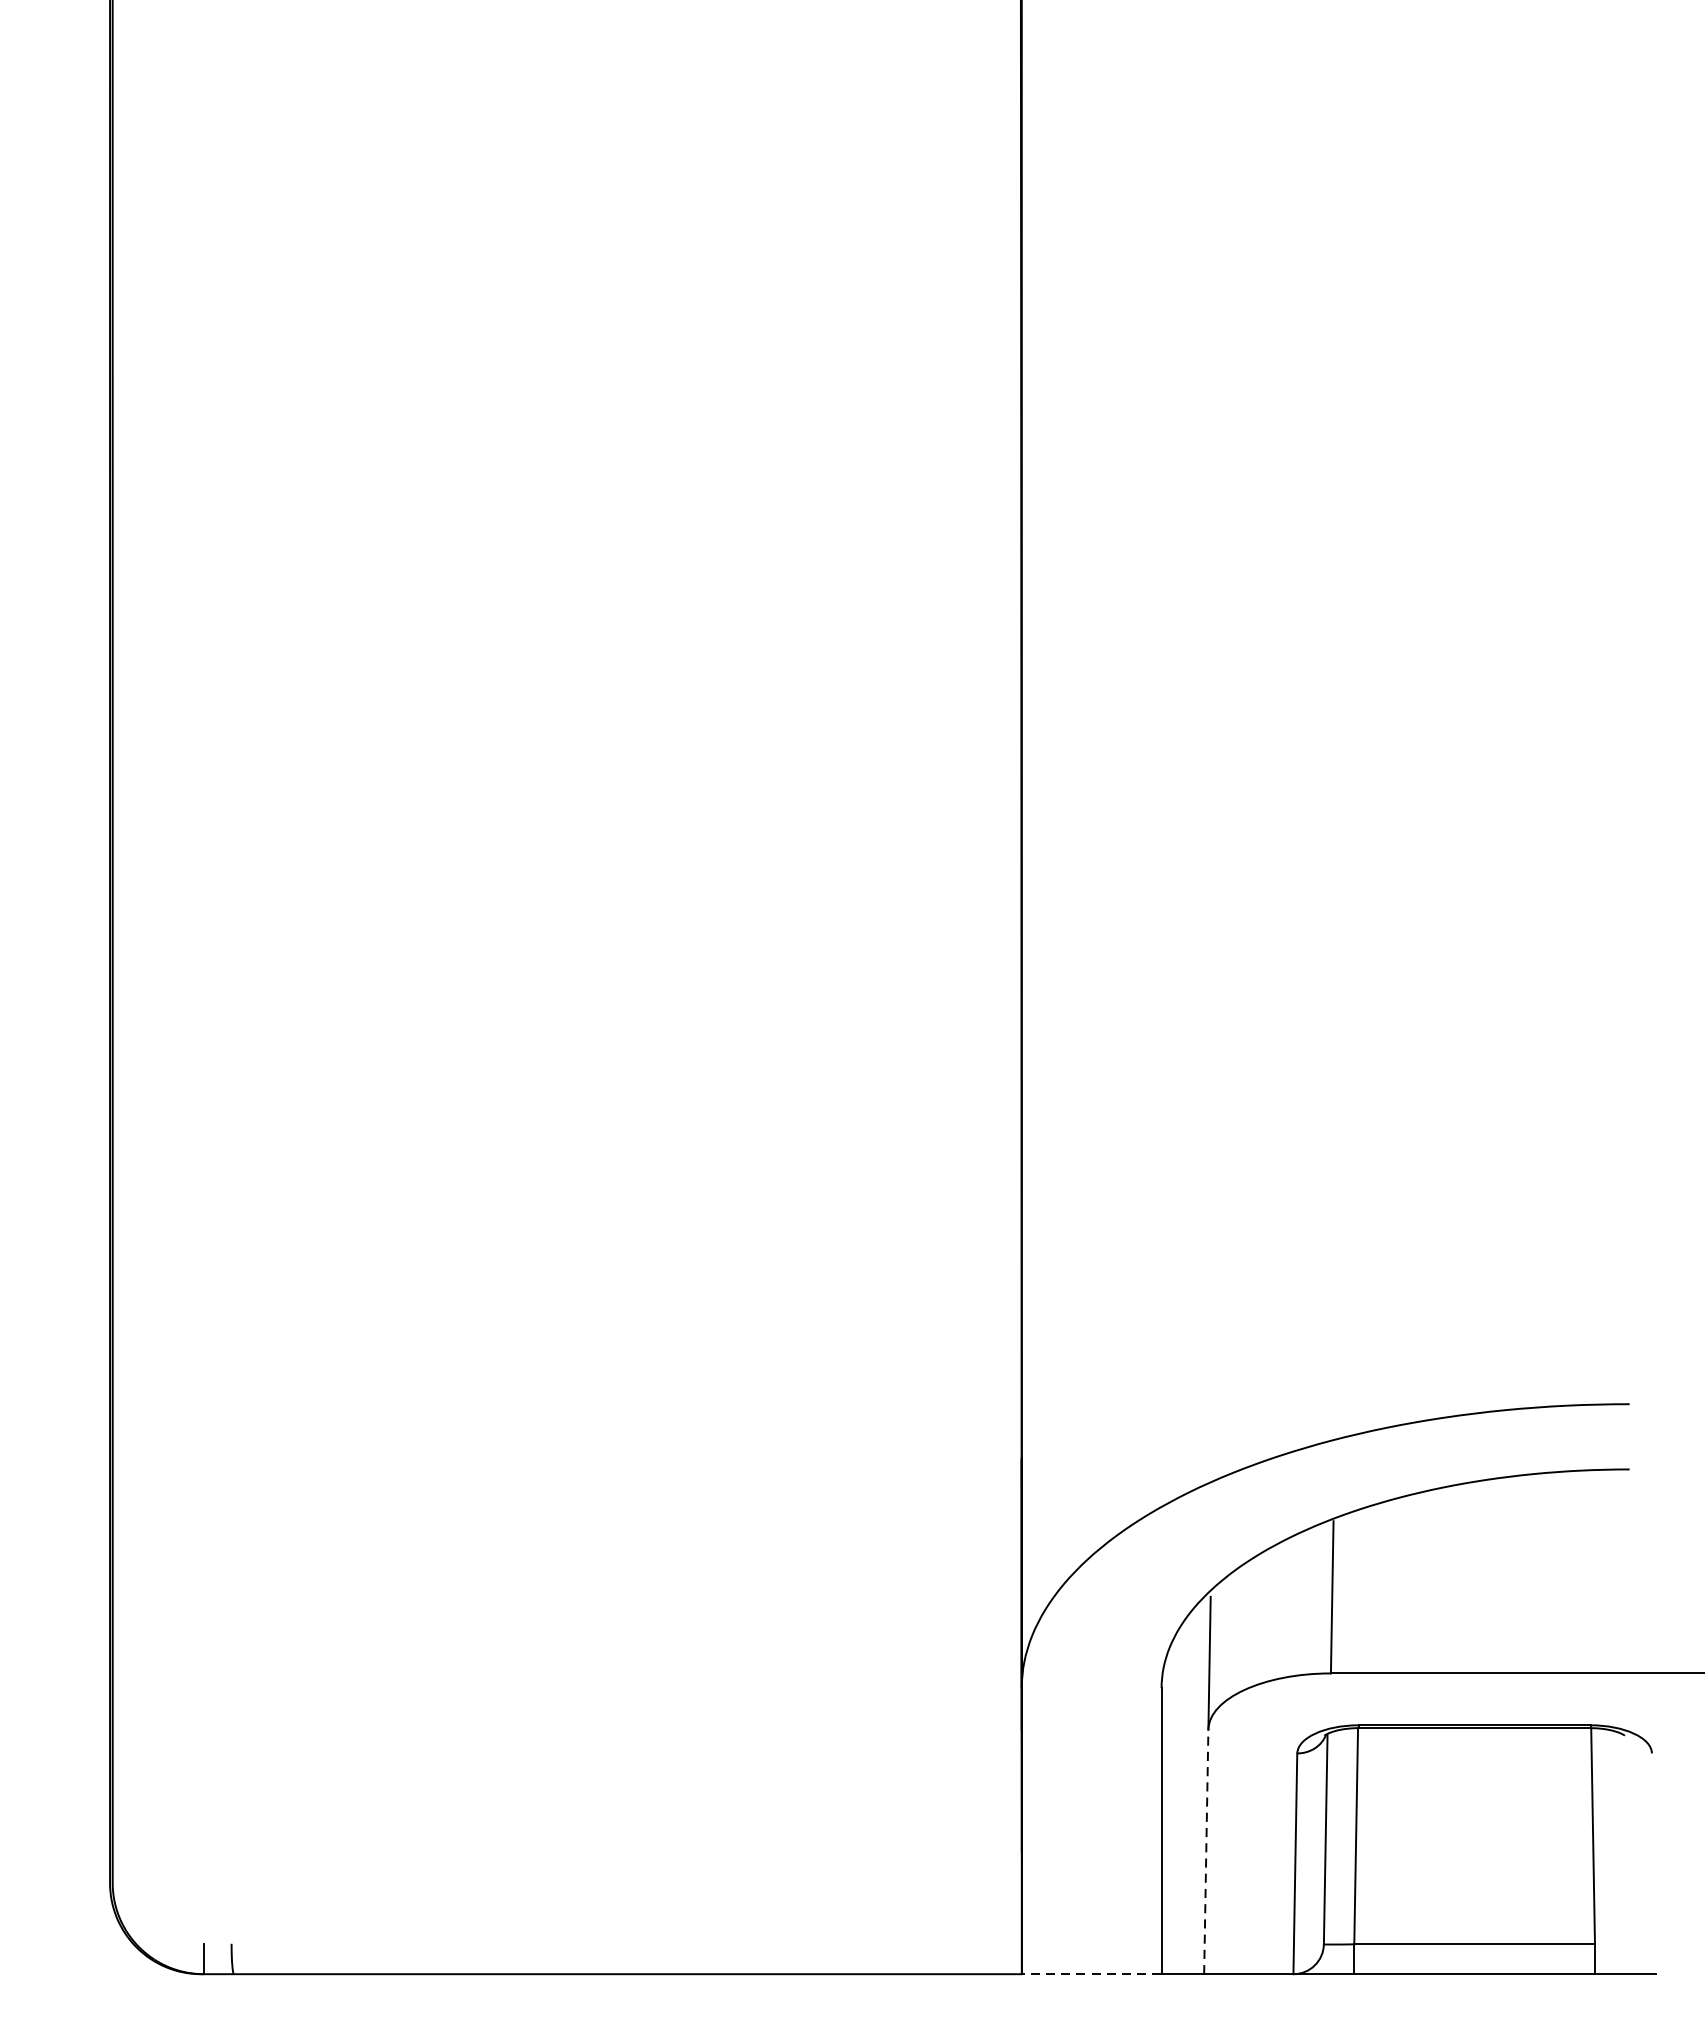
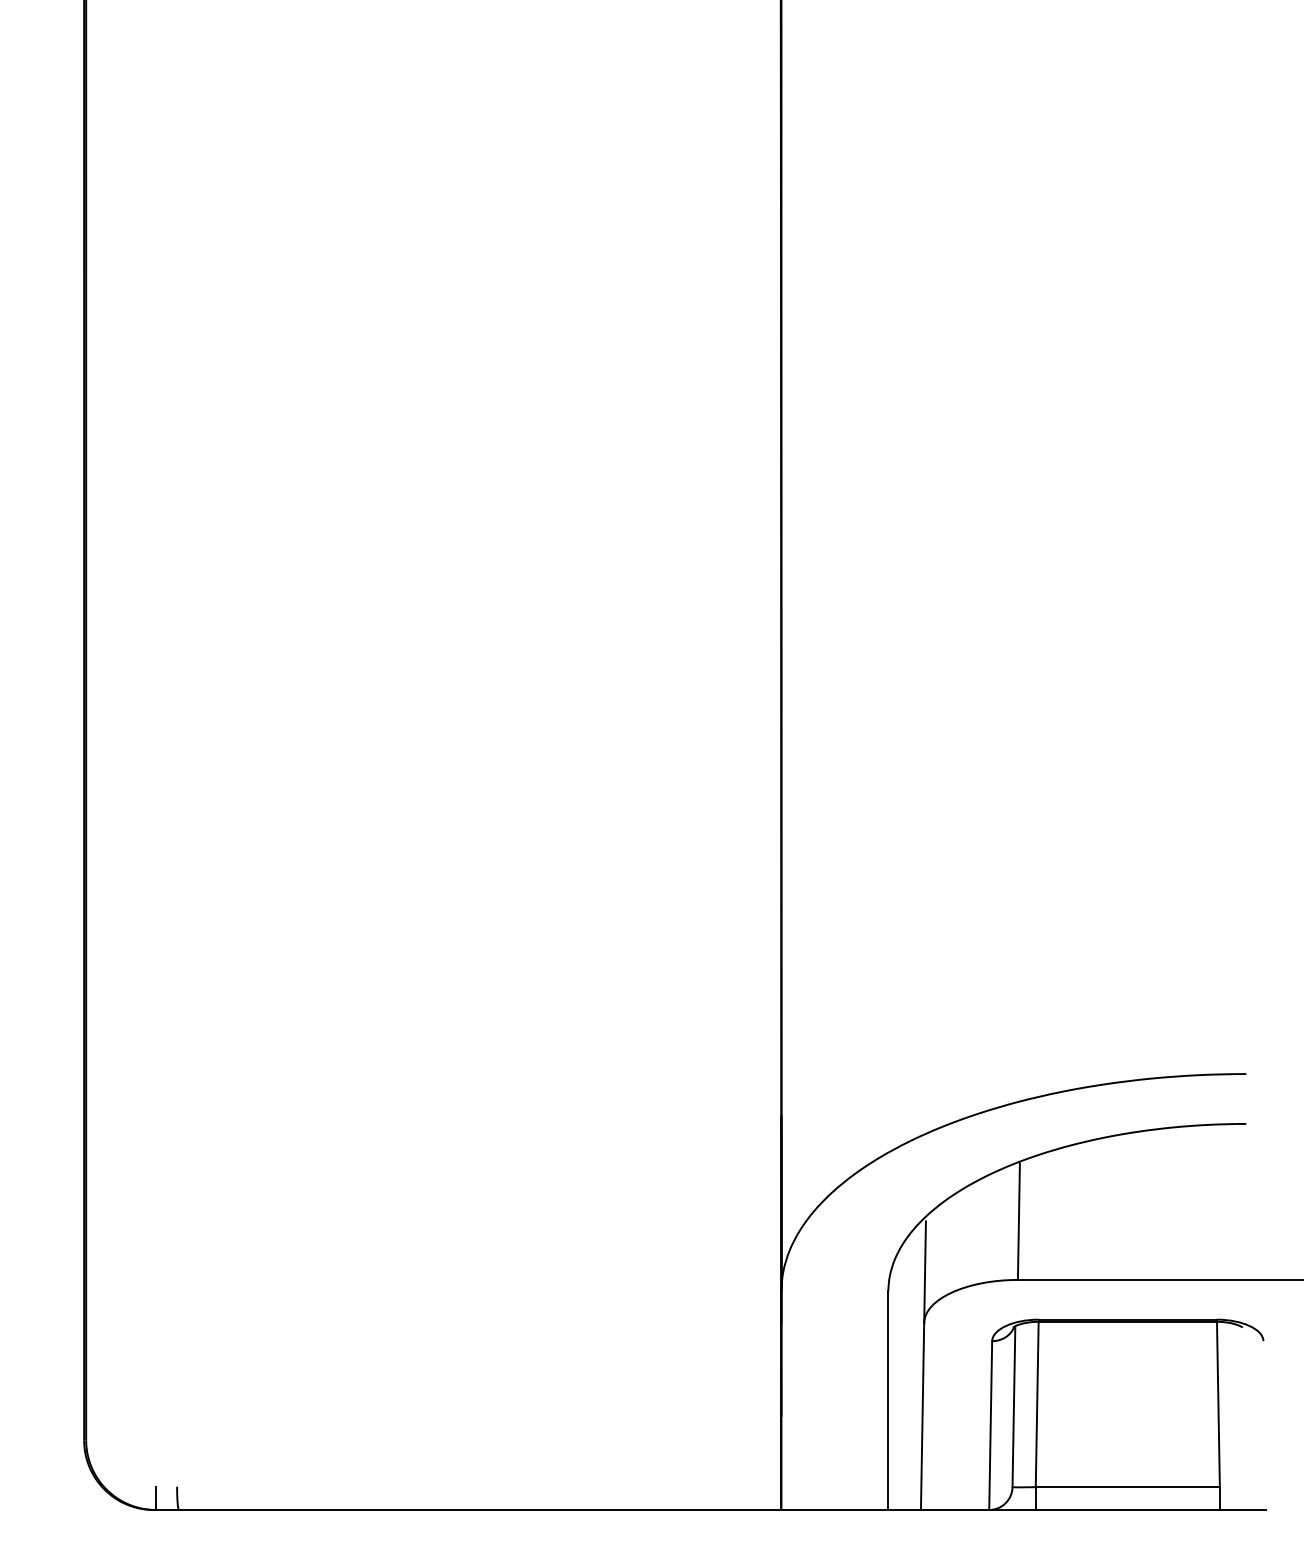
line: (1206, 1851) -> (922, 1416), dashed -> solid
line: (1091, 1973) -> (834, 1509), dashed -> solid

